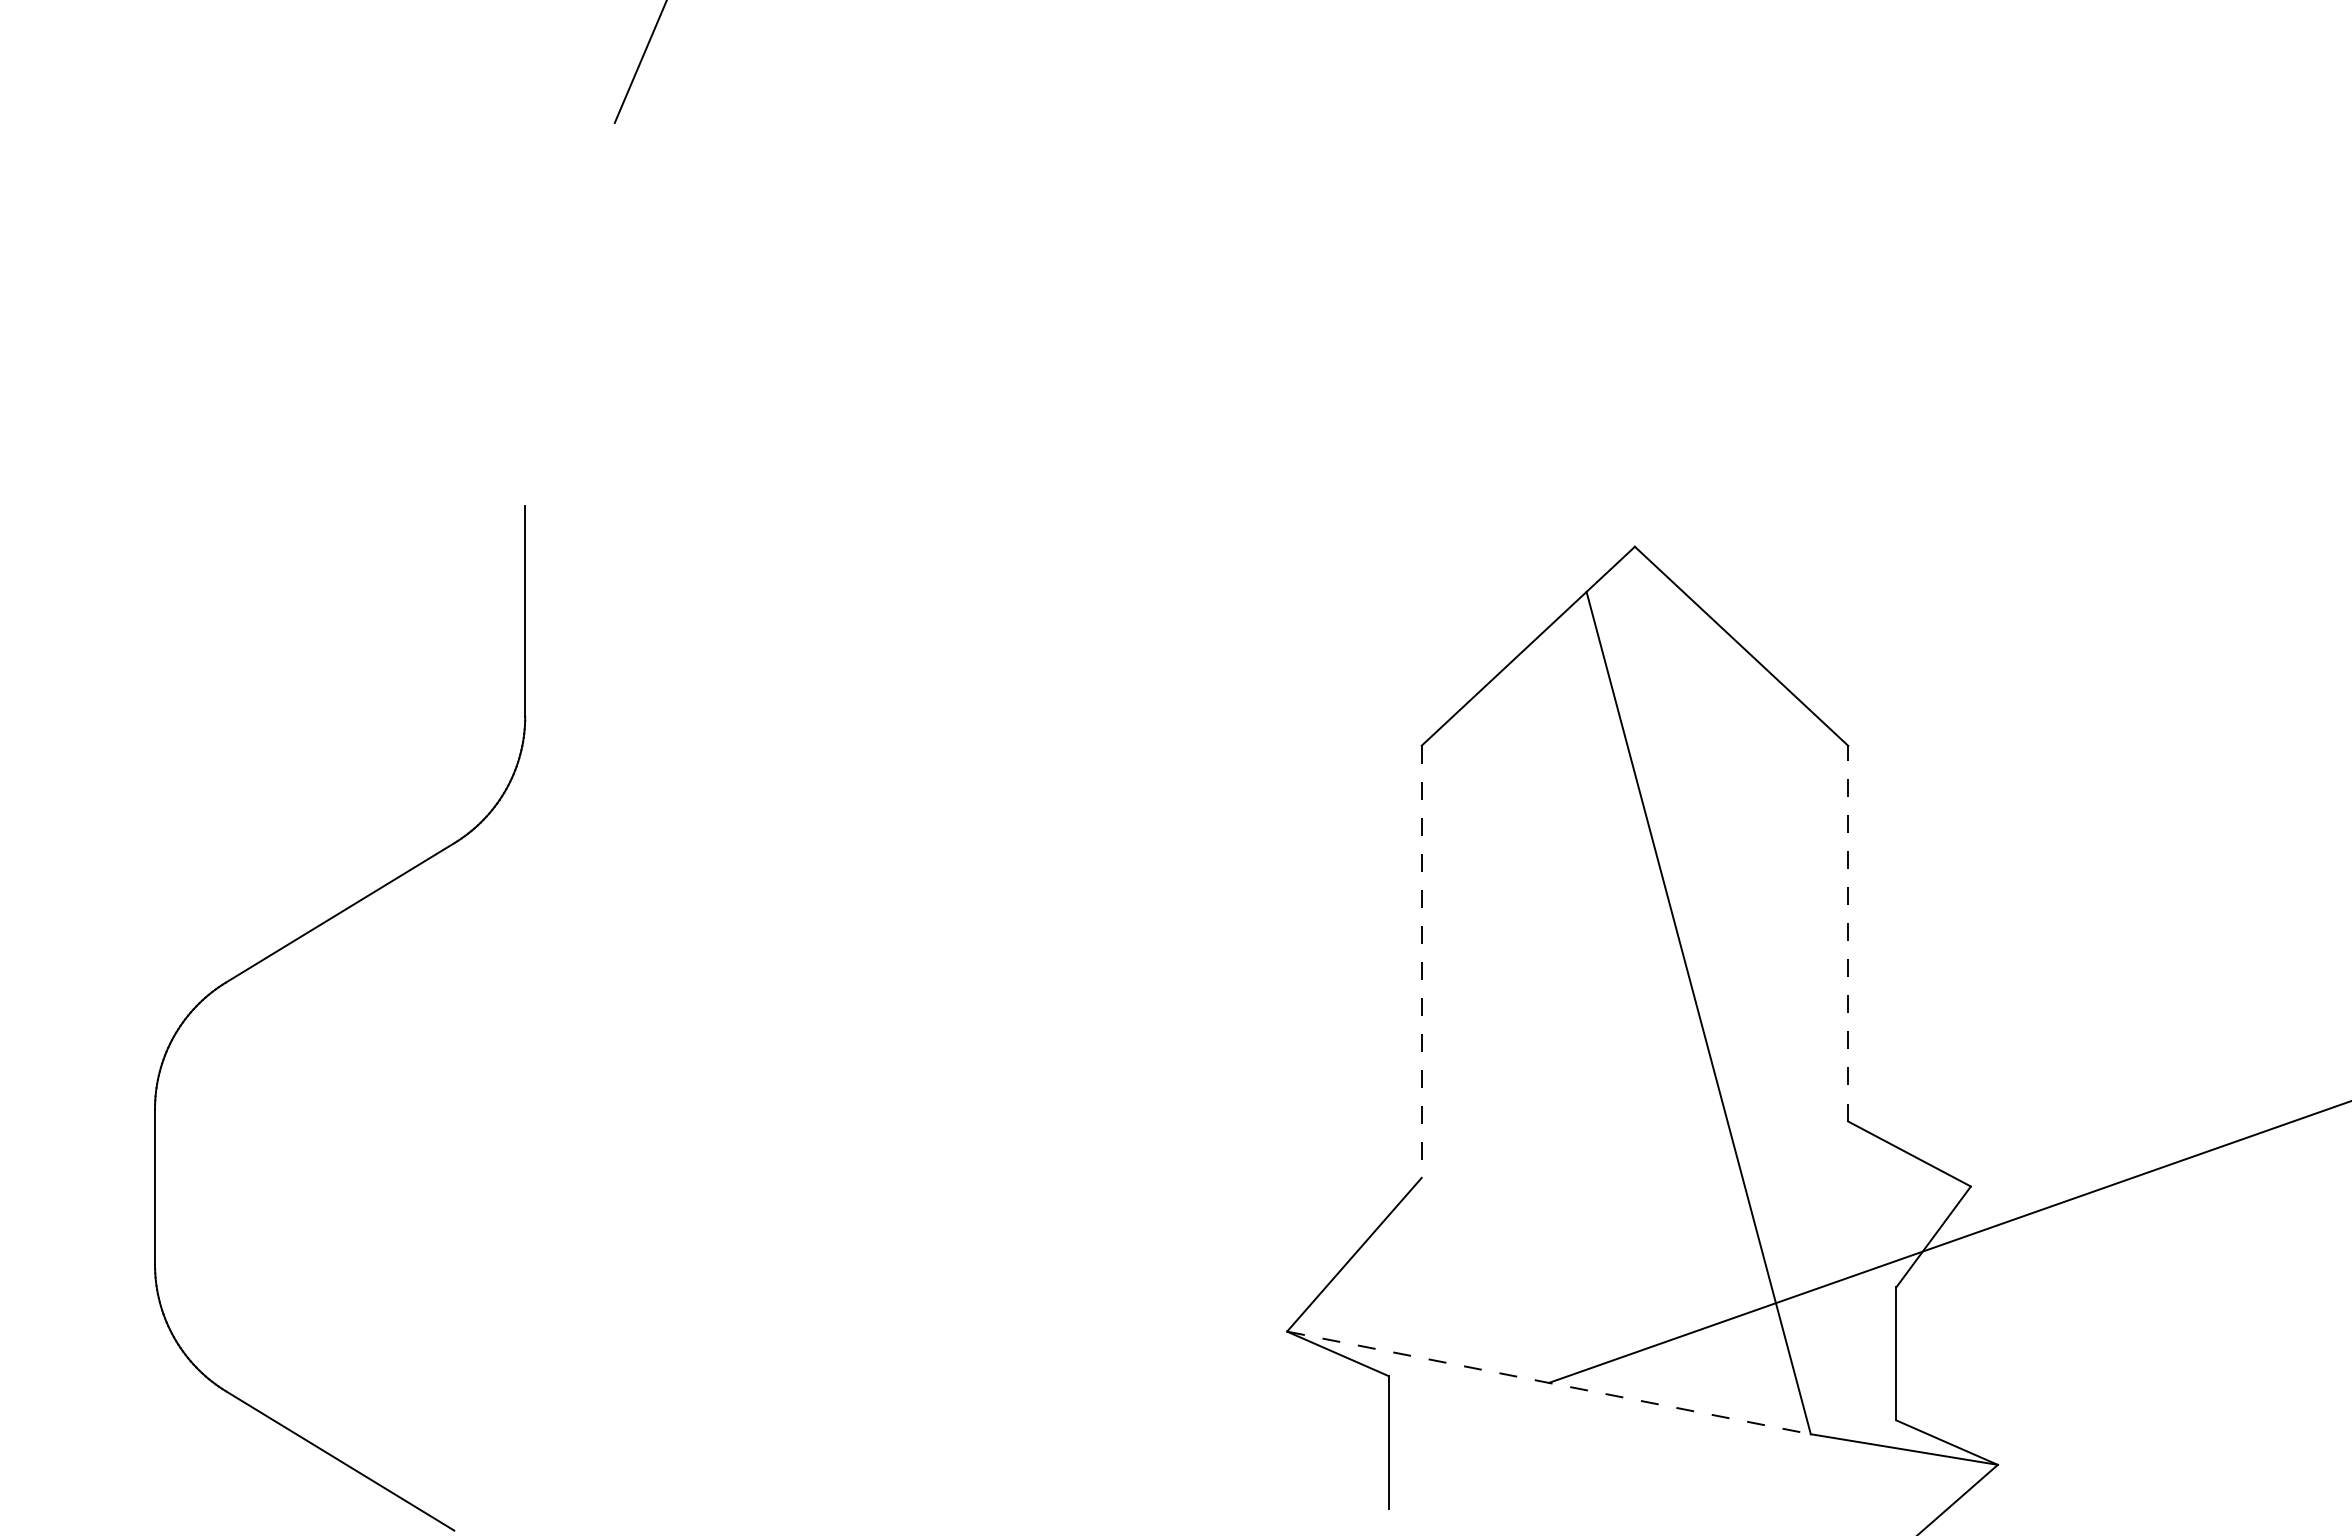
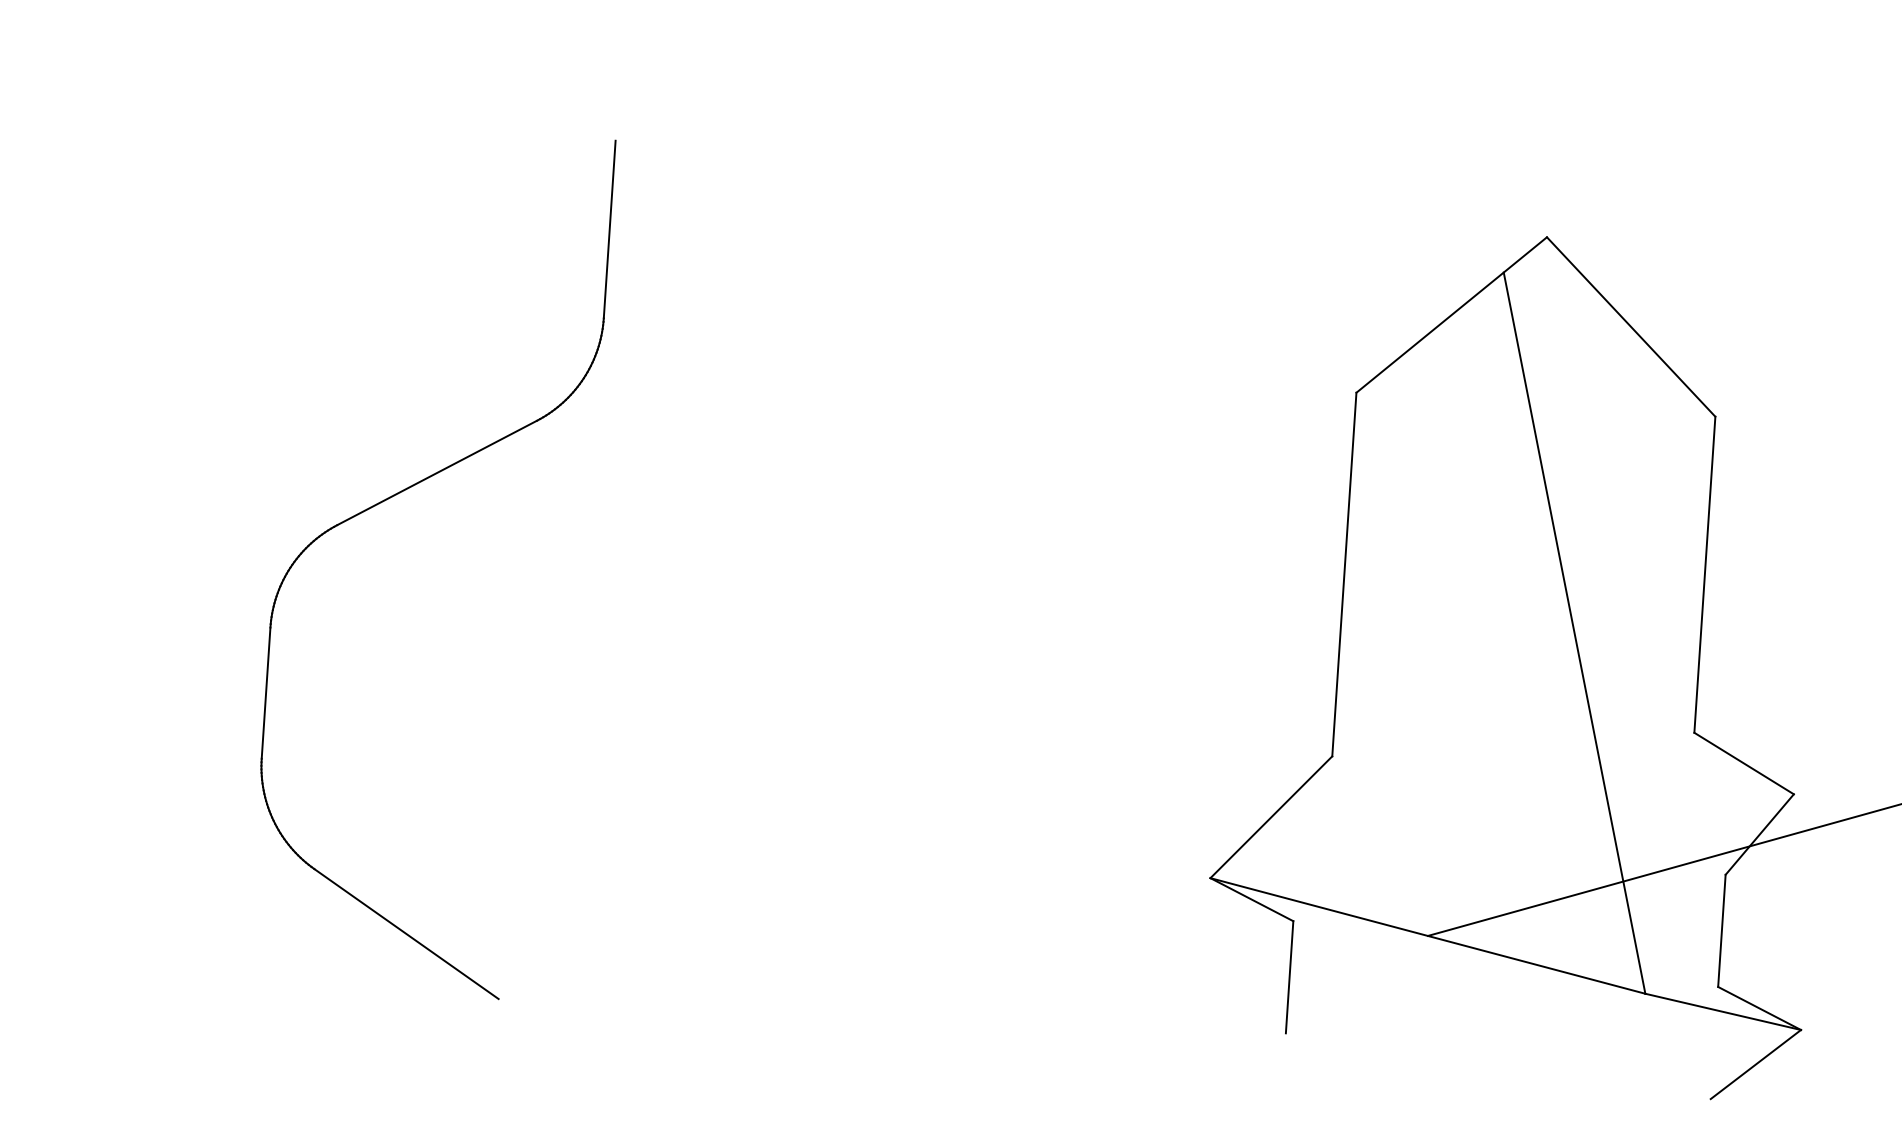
line: (1848, 933) -> (1705, 574), dashed -> solid
line: (1421, 962) -> (1344, 575), dashed -> solid
line: (1548, 1382) -> (1427, 935), dashed -> solid

